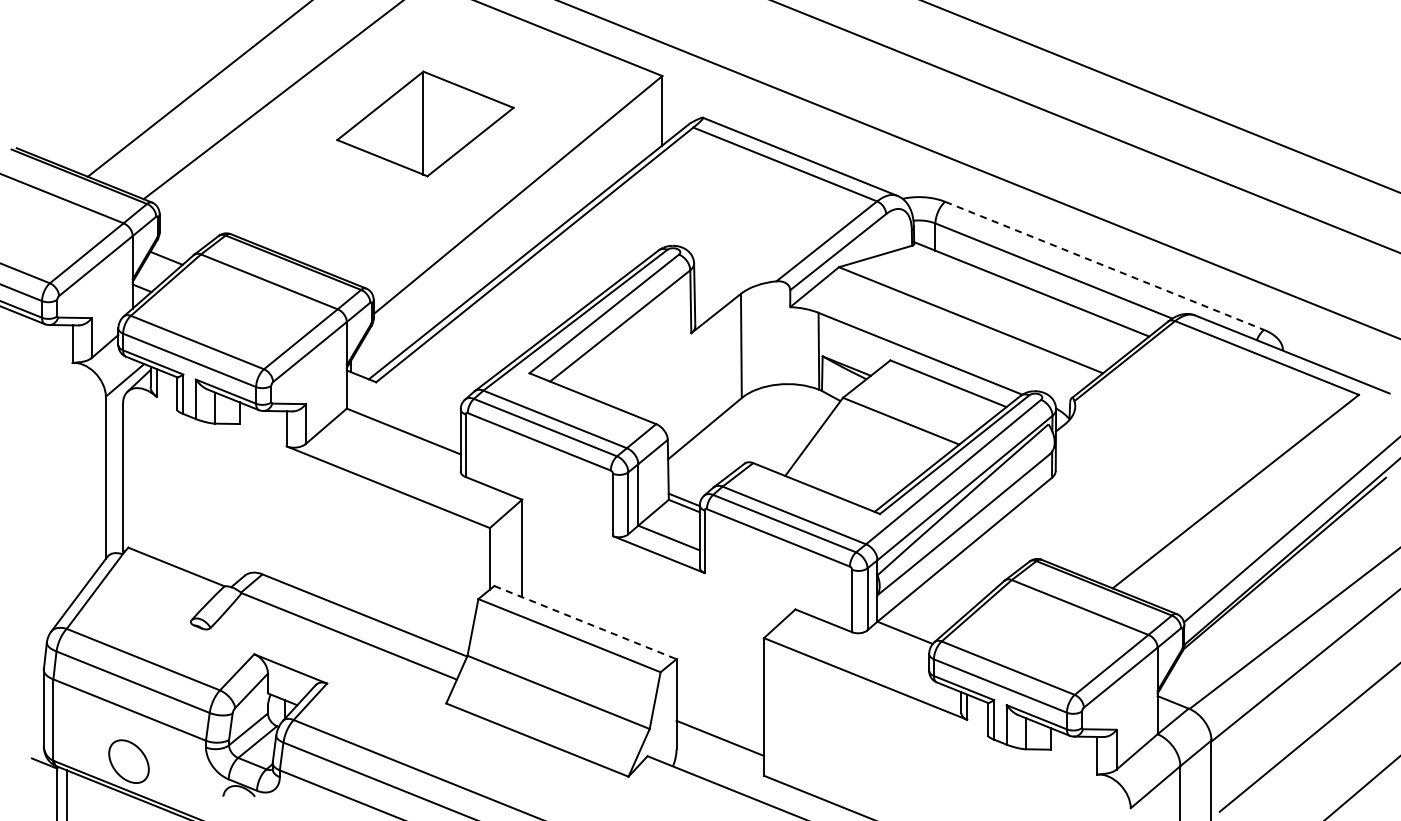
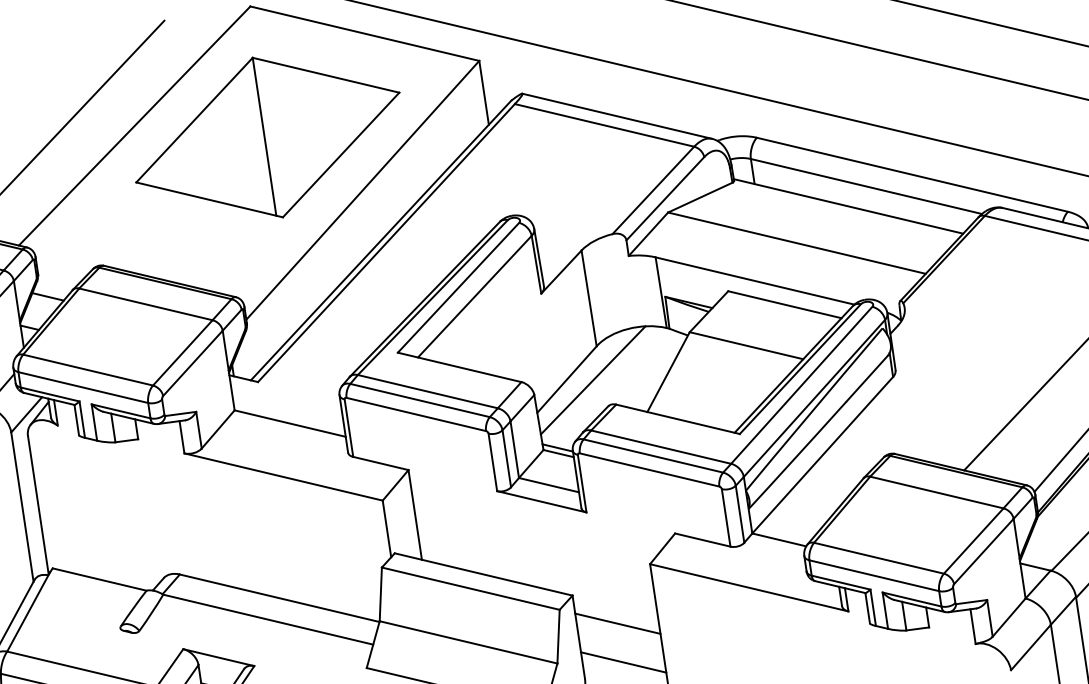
part: (425, 123) -> (267, 137), size x1.67
line: (1104, 265) -> (912, 174), dashed -> solid
line: (732, 433) -> (592, 380), added
line: (585, 622) -> (483, 574), dashed -> solid
line: (719, 695) -> (617, 623), added

